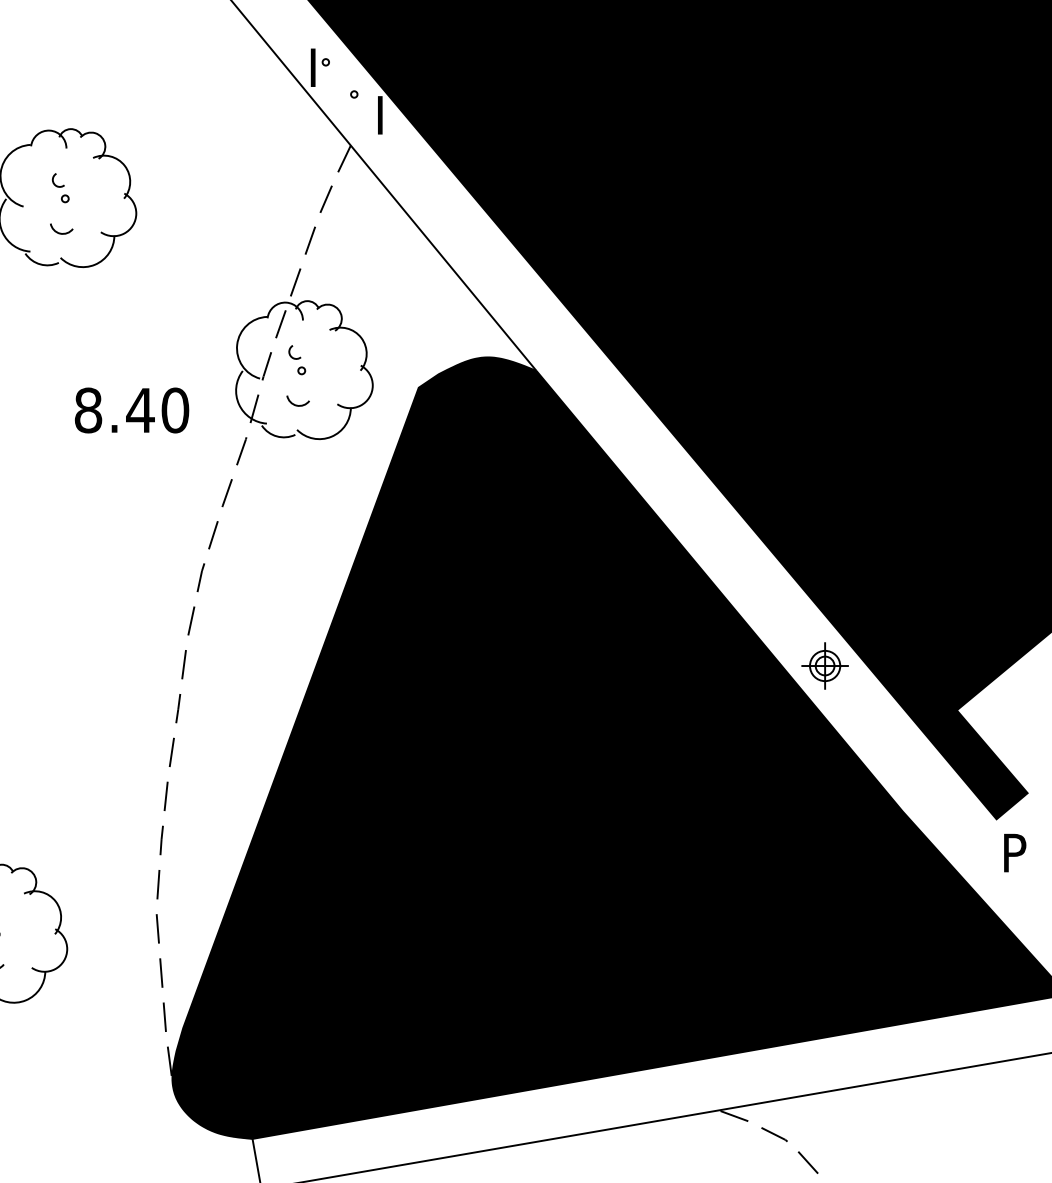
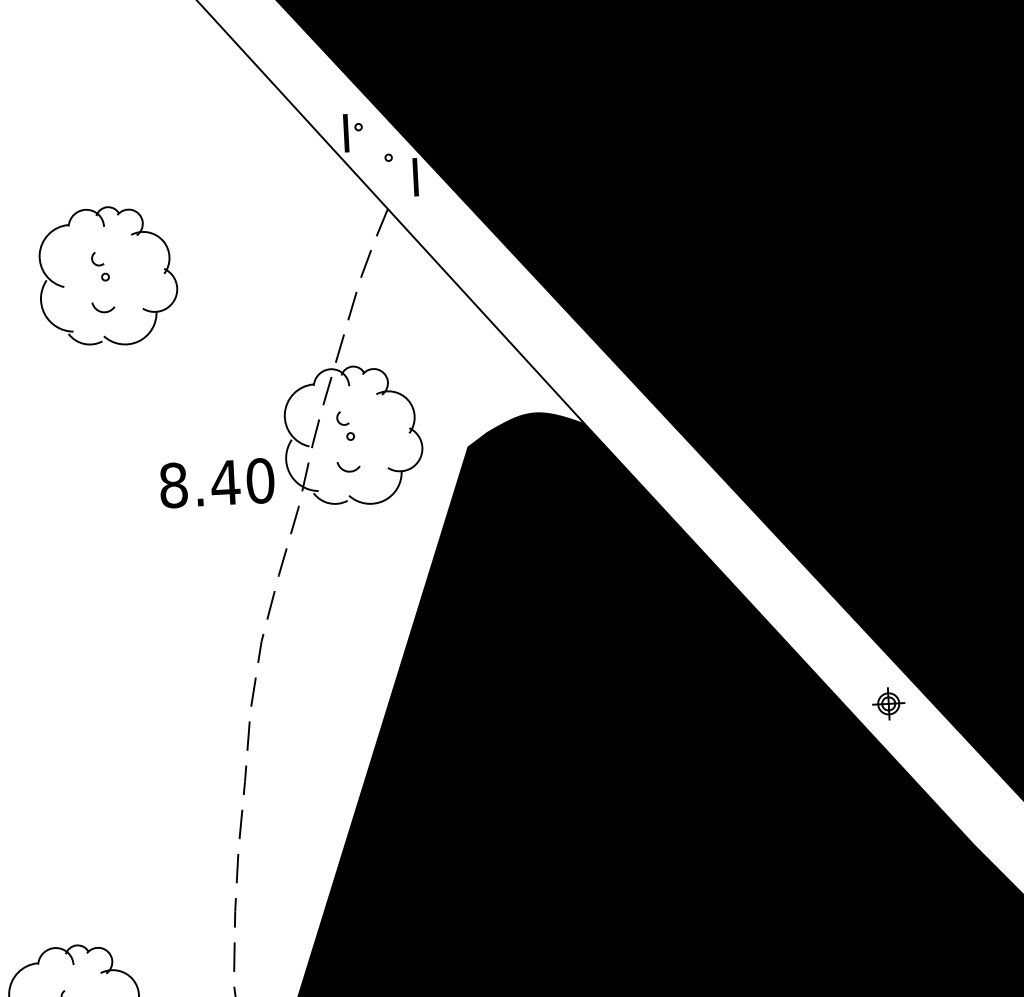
text: (132, 410) -> (217, 483), moved
part: (824, 665) -> (888, 703), size x0.7

